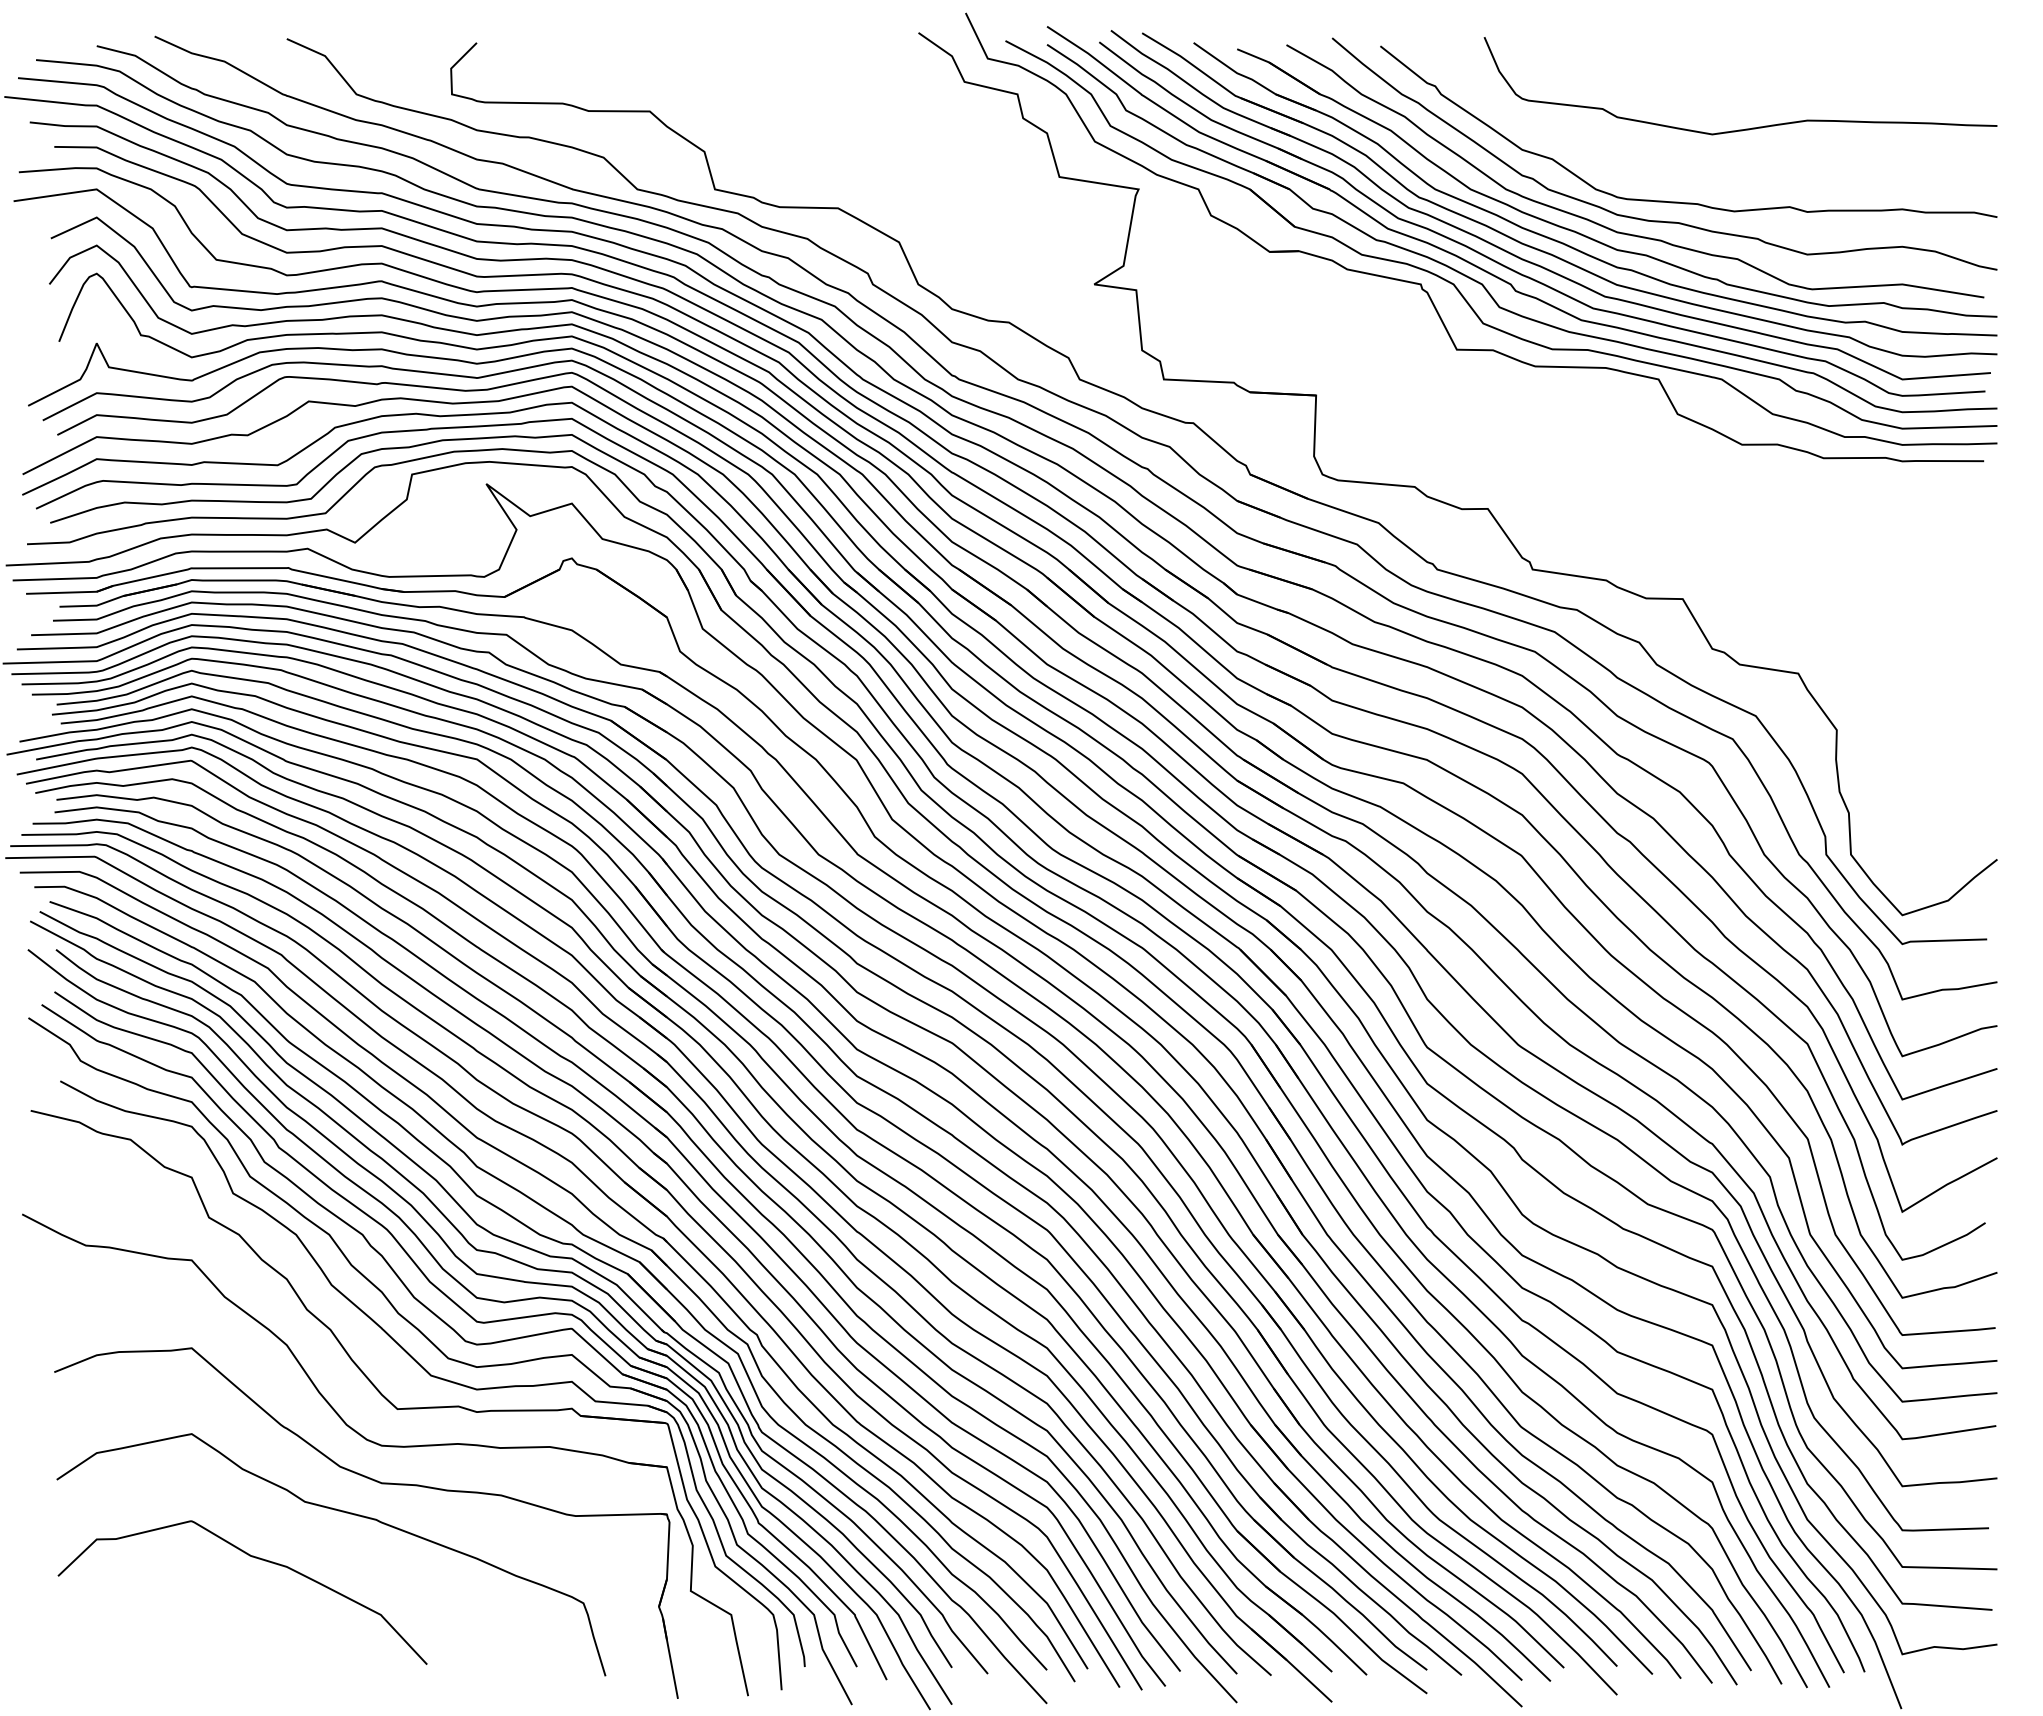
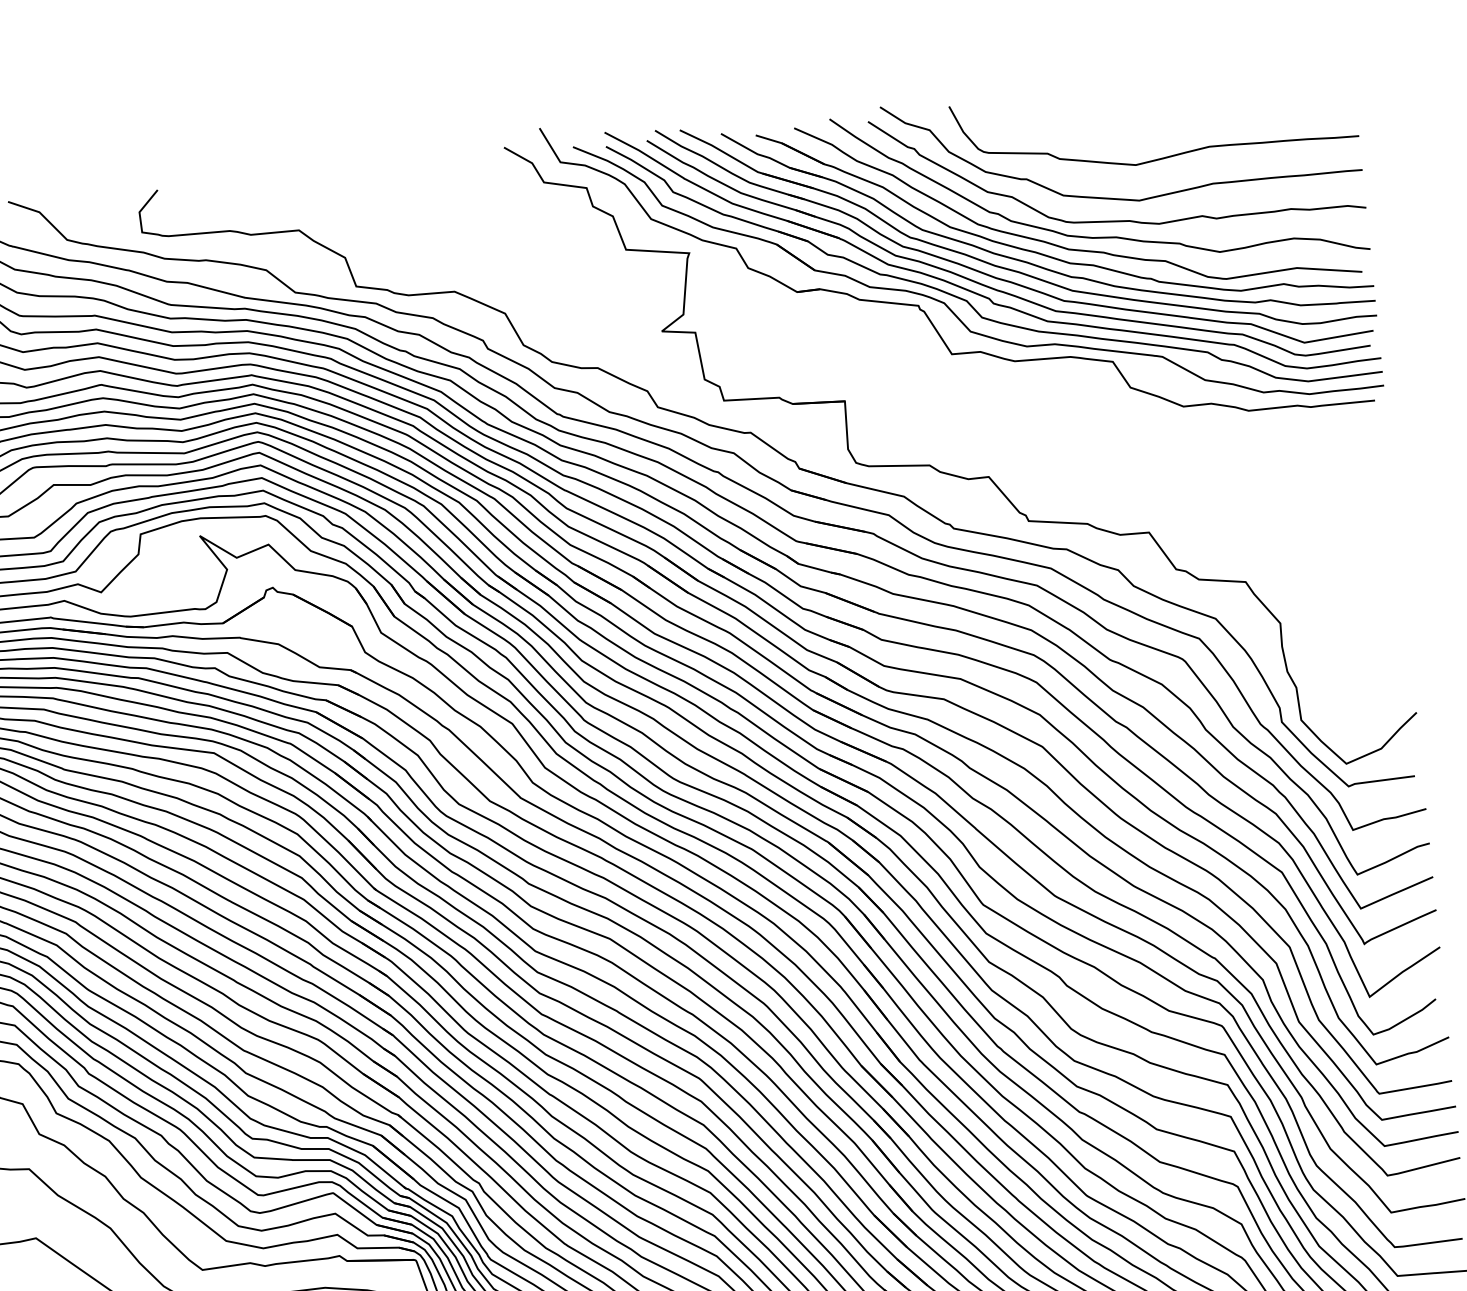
curve: (1688, 174) -> (1120, 198), added

